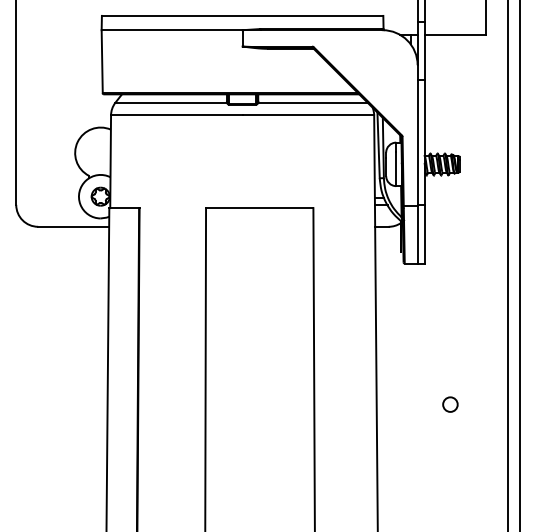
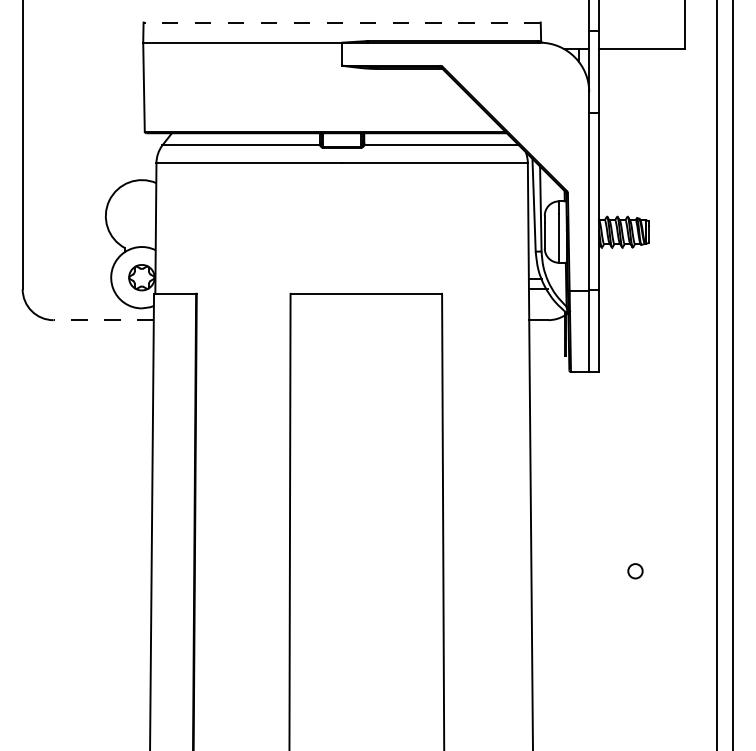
line: (242, 15) -> (342, 22), solid -> dashed
line: (73, 227) -> (103, 320), solid -> dashed
circle: (450, 404) -> (635, 571), size x0.7

